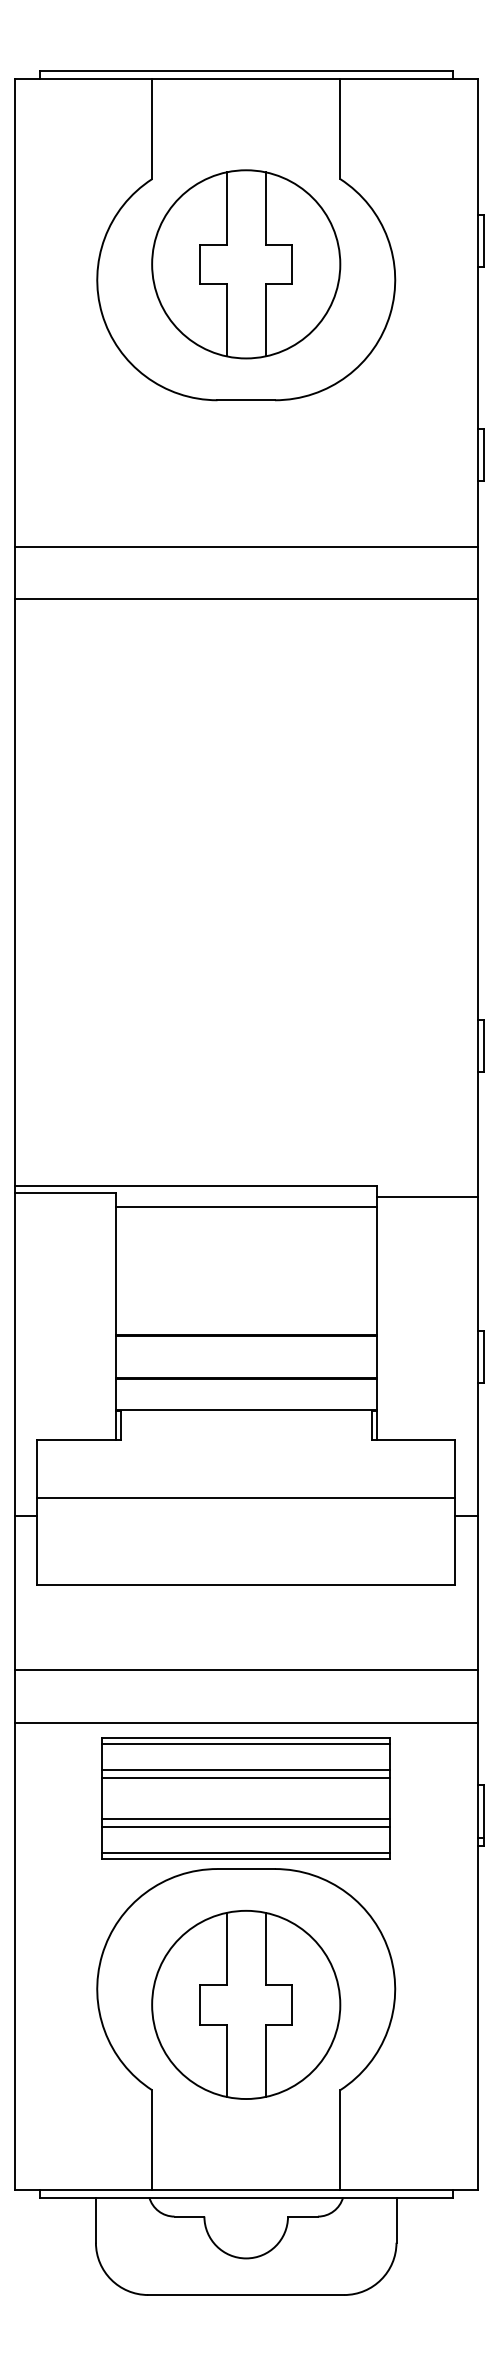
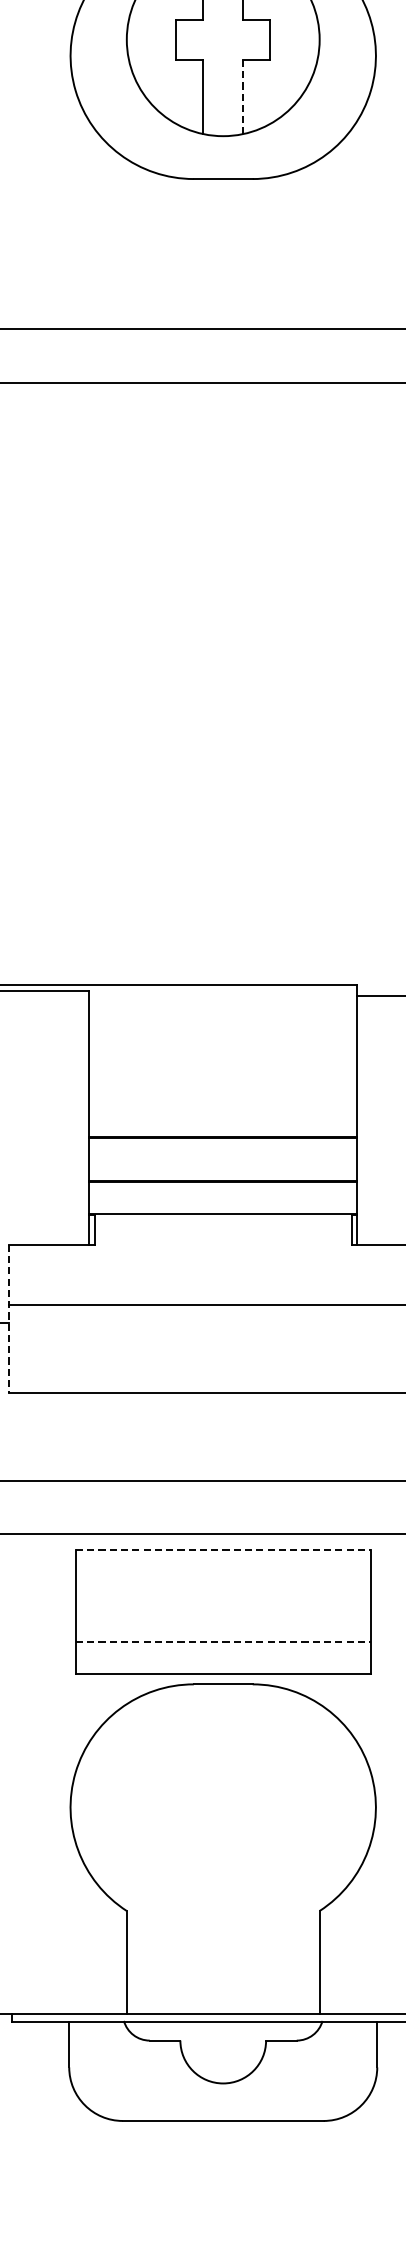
line: (265, 320) -> (243, 97), solid -> dashed
line: (245, 1207) -> (222, 1006), removed
line: (37, 1512) -> (9, 1318), solid -> dashed
line: (246, 1738) -> (223, 1550), solid -> dashed
line: (245, 1743) -> (222, 1555), removed
line: (245, 1769) -> (222, 1582), removed
line: (245, 1777) -> (222, 1590), removed
line: (245, 1819) -> (222, 1633), removed
line: (246, 1827) -> (223, 1641), solid -> dashed
line: (245, 1853) -> (222, 1668), removed
part: (246, 2004) -> (223, 1823), removed

